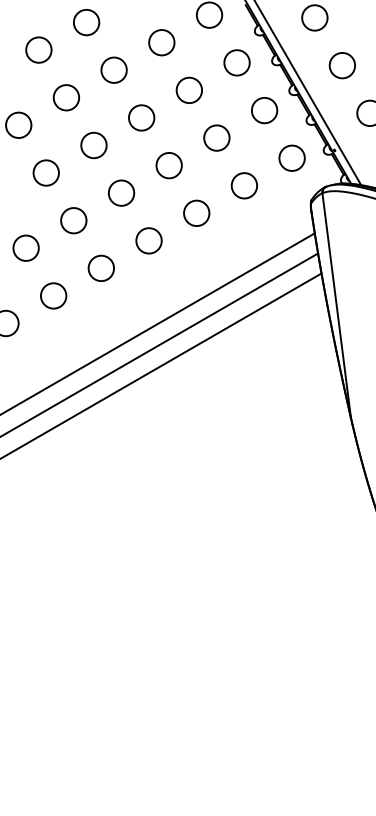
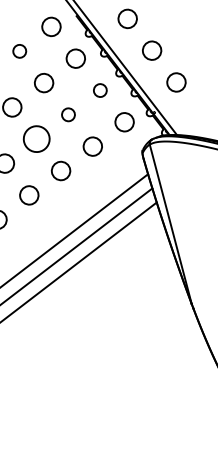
circle: (161, 42) -> (19, 51), size x0.7
circle: (264, 110) -> (100, 90), size x0.7
circle: (216, 137) -> (68, 114), size x0.7
circle: (168, 165) -> (36, 139), size x1.4

